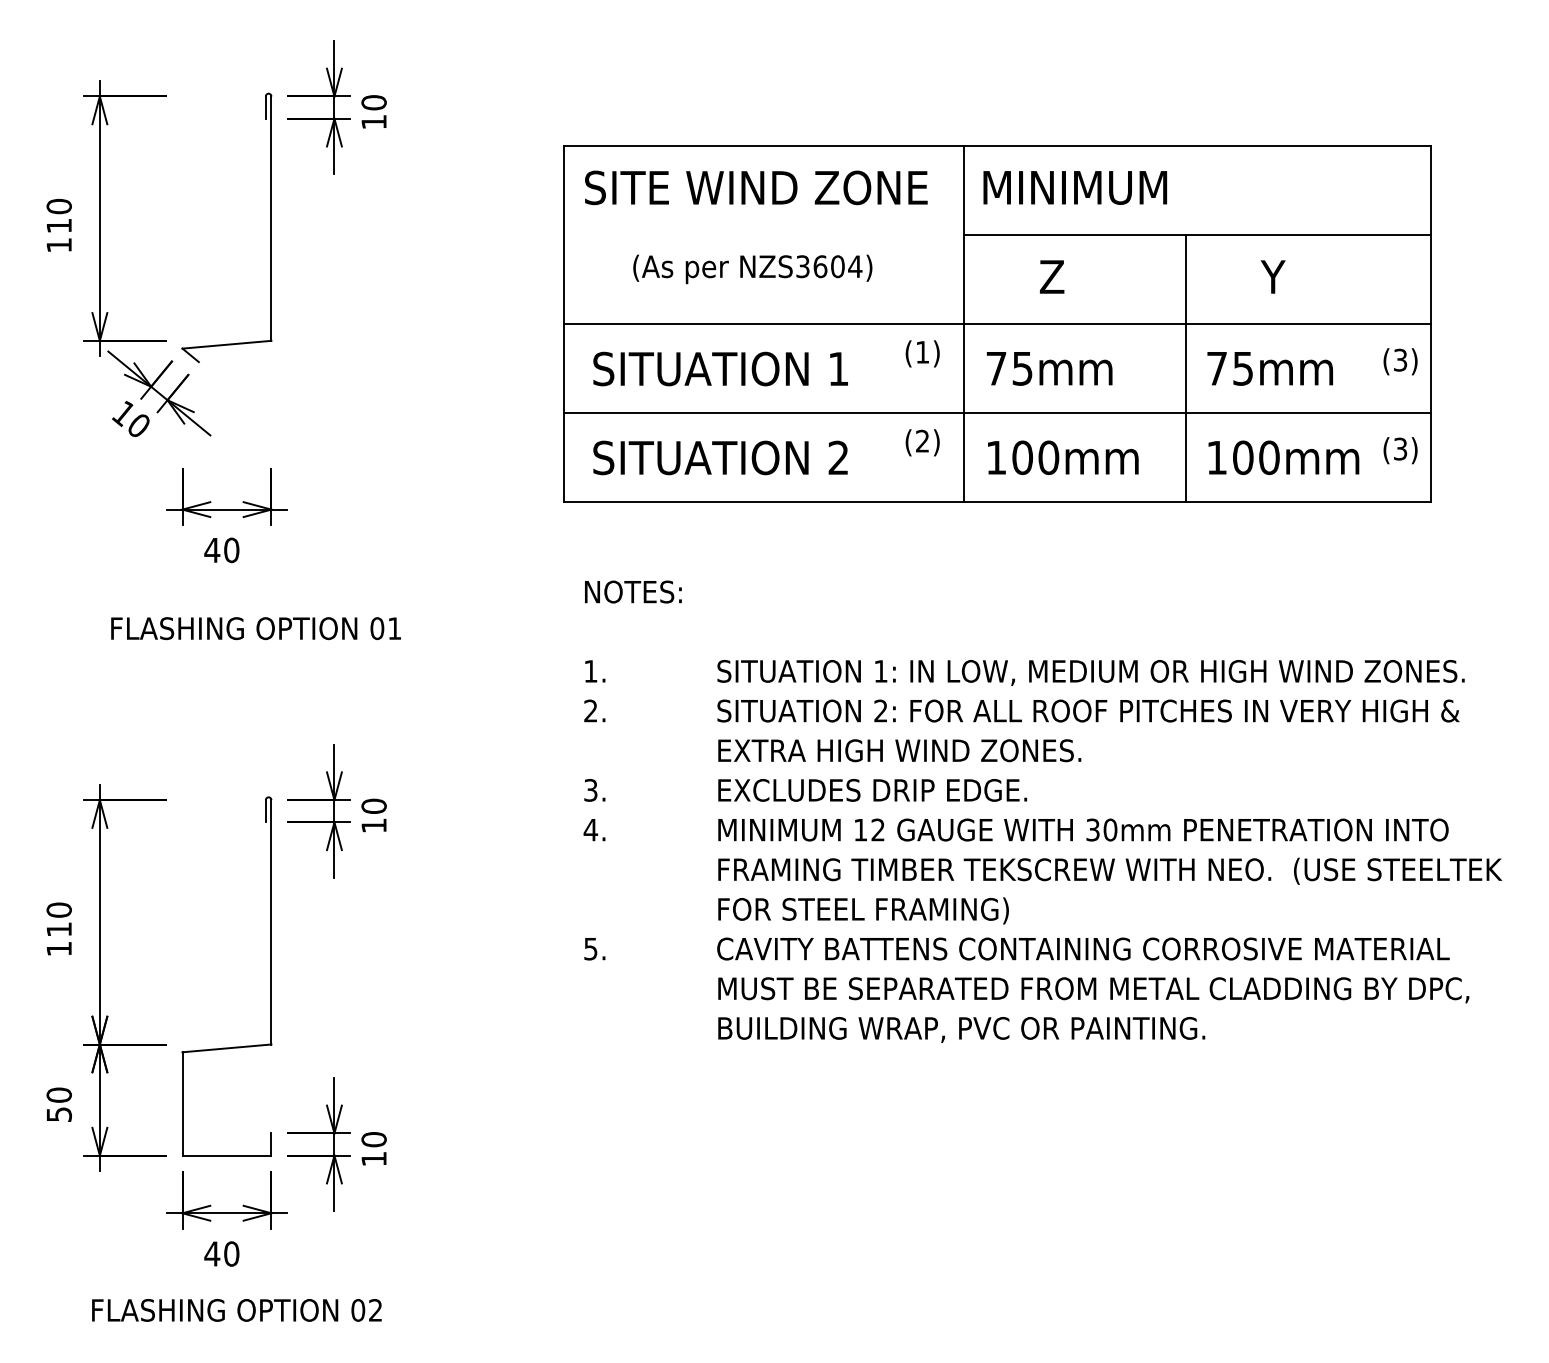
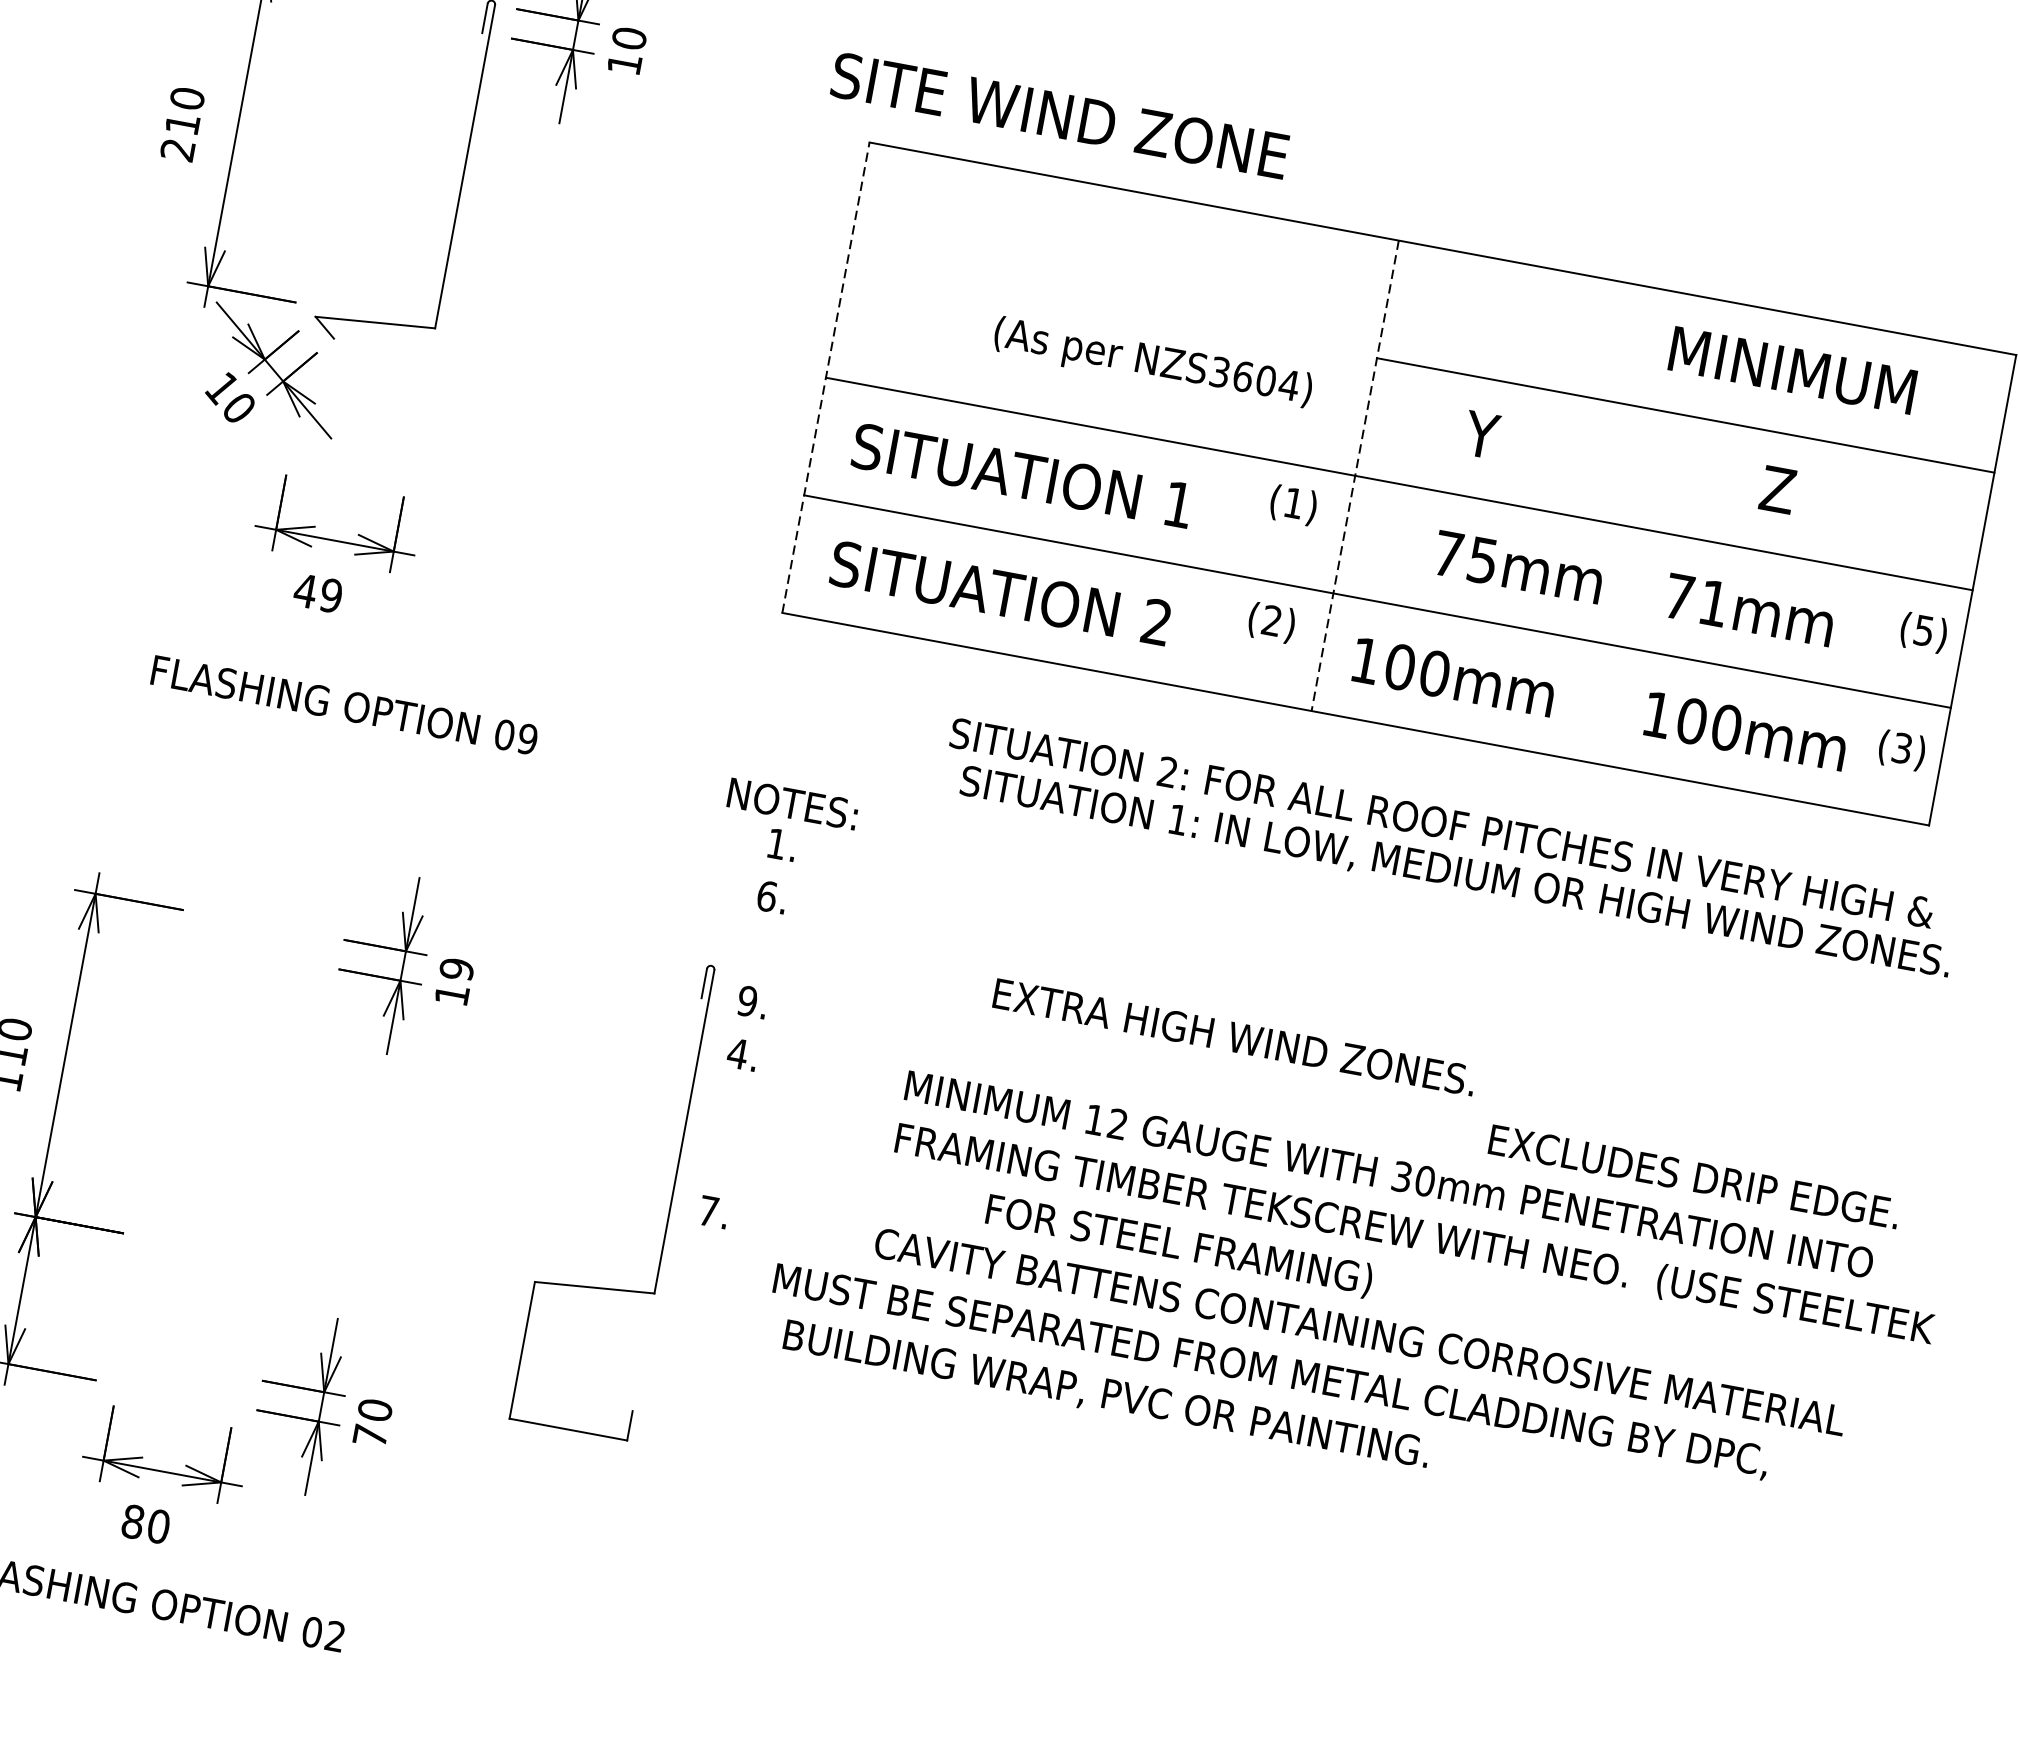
text: (756, 187) -> (1060, 115), moved
text: (1075, 187) -> (1793, 370), moved
text: (58, 245) -> (176, 150), 110 -> 210
text: (752, 269) -> (1152, 363), moved
text: (1051, 276) -> (1482, 434), Z -> Y
text: (1273, 276) -> (1776, 488), Y -> Z
line: (563, 324) -> (825, 378), solid -> dashed
line: (963, 324) -> (1354, 476), solid -> dashed
text: (1400, 359) -> (1924, 629), (3) -> (5)
text: (1049, 368) -> (1518, 566), moved
line: (1186, 368) -> (1638, 589), removed
text: (1242, 368) -> (1712, 603), 75mm -> 71mm
text: (231, 550) -> (330, 595), 40 -> 49
text: (633, 591) -> (793, 803), moved
text: (394, 628) -> (527, 739), 01 -> 09
text: (1090, 672) -> (1455, 872), moved
text: (590, 710) -> (766, 895), 2. -> 6.
text: (1088, 710) -> (1442, 822), moved
text: (899, 750) -> (1234, 1037), moved
text: (590, 790) -> (747, 1001), 3. -> 9.
text: (872, 790) -> (1694, 1176), moved
text: (373, 806) -> (456, 969), 10 -> 19
text: (863, 910) -> (1179, 1245), moved
text: (590, 949) -> (708, 1211), 5. -> 7.
part: (270, 976) -> (669, 1203), moved
text: (1093, 990) -> (1270, 1372), moved
text: (961, 1029) -> (1106, 1395), moved
text: (373, 1159) -> (369, 1436), 10 -> 70
text: (212, 1253) -> (133, 1521), 40 -> 80

